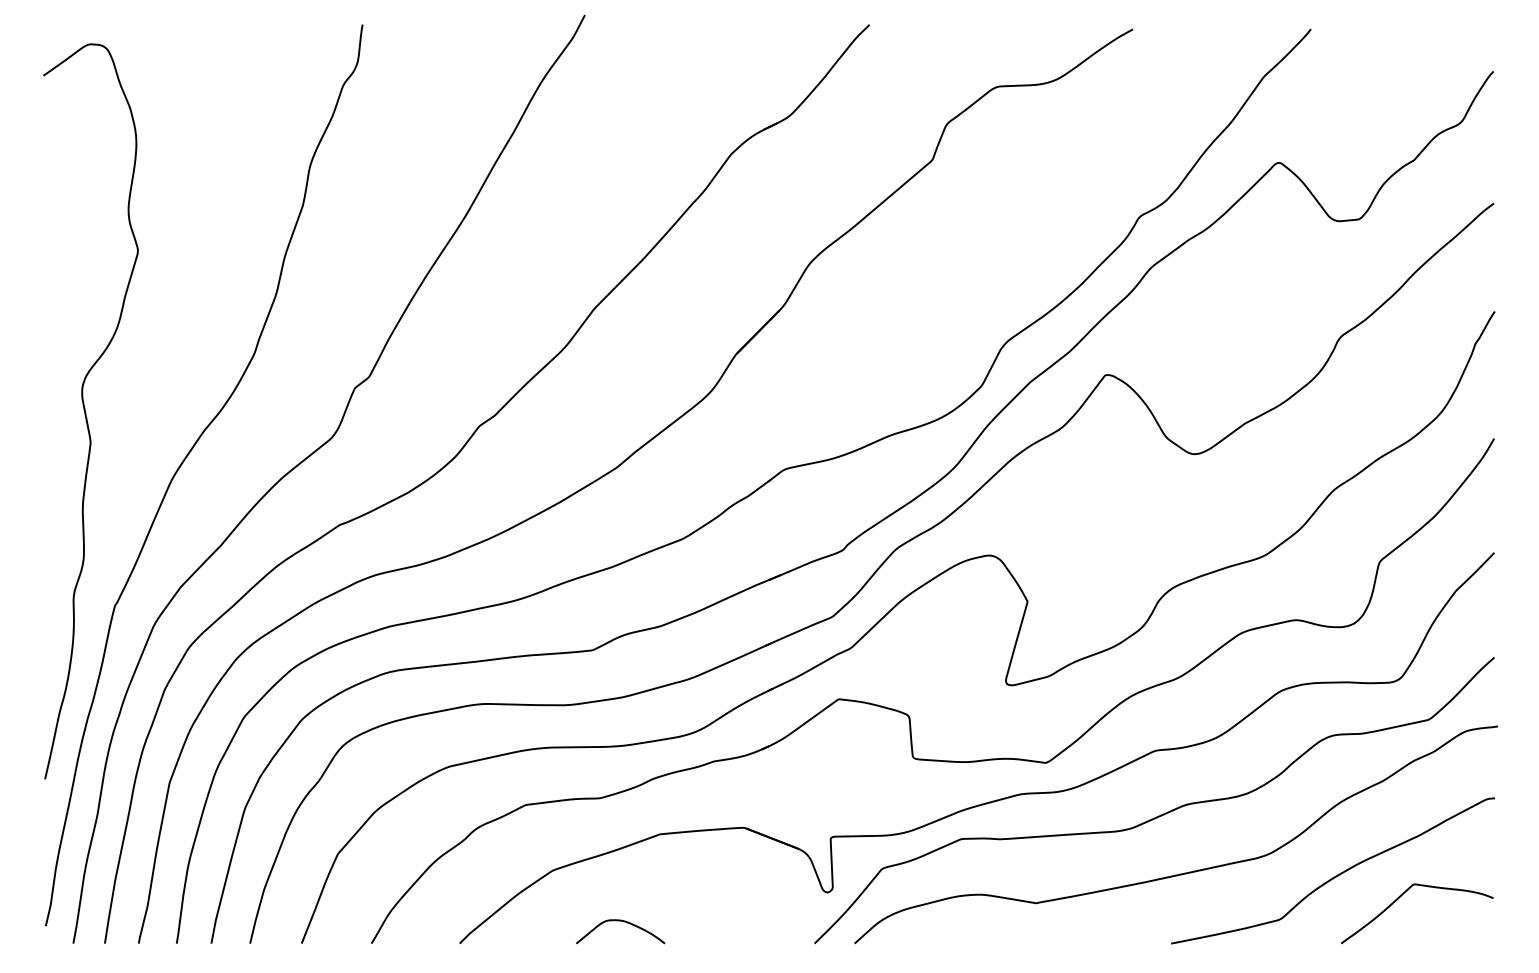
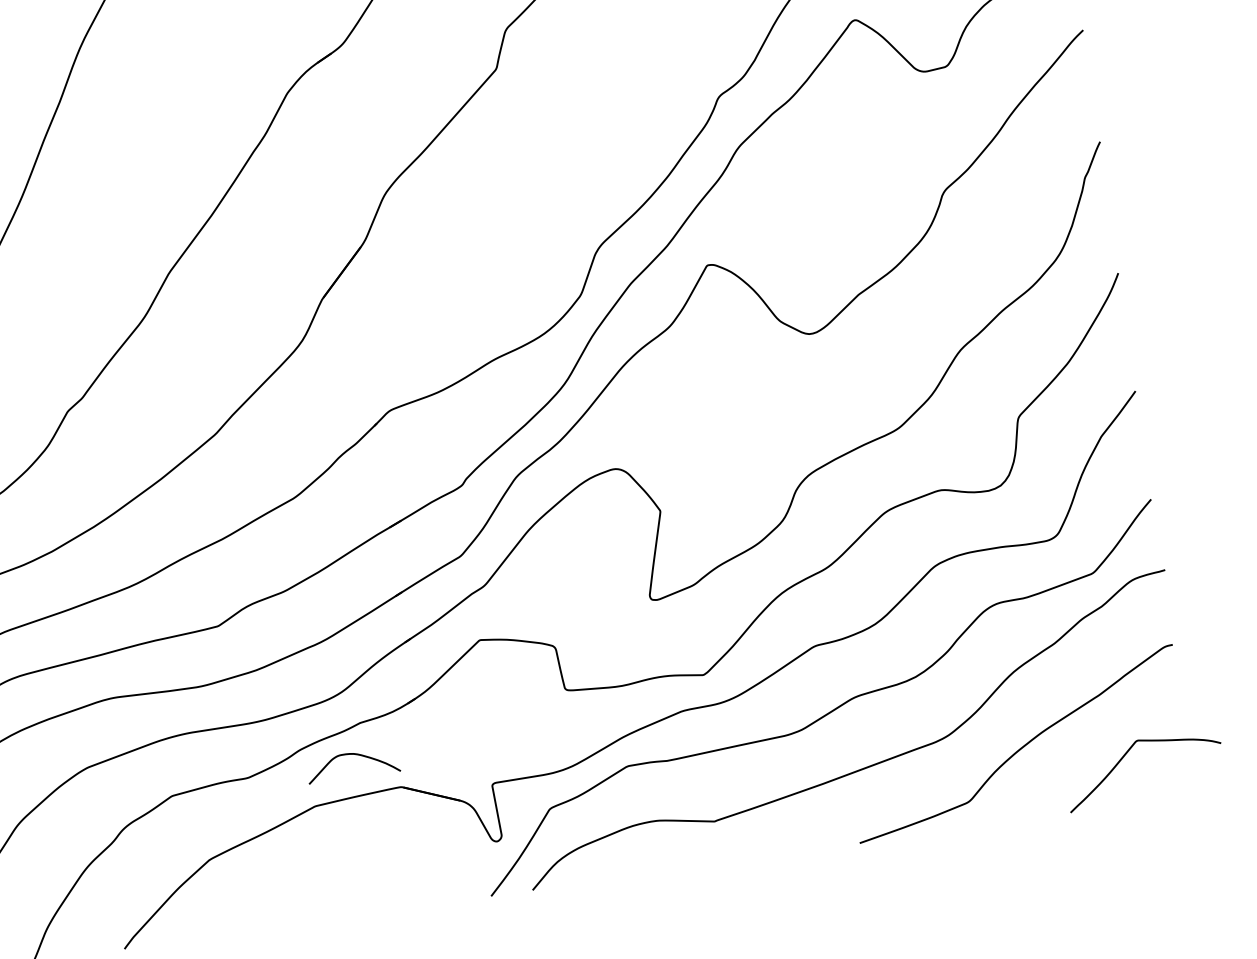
curve: (1401, 896) -> (1125, 755), moved
curve: (624, 922) -> (355, 755), moved

